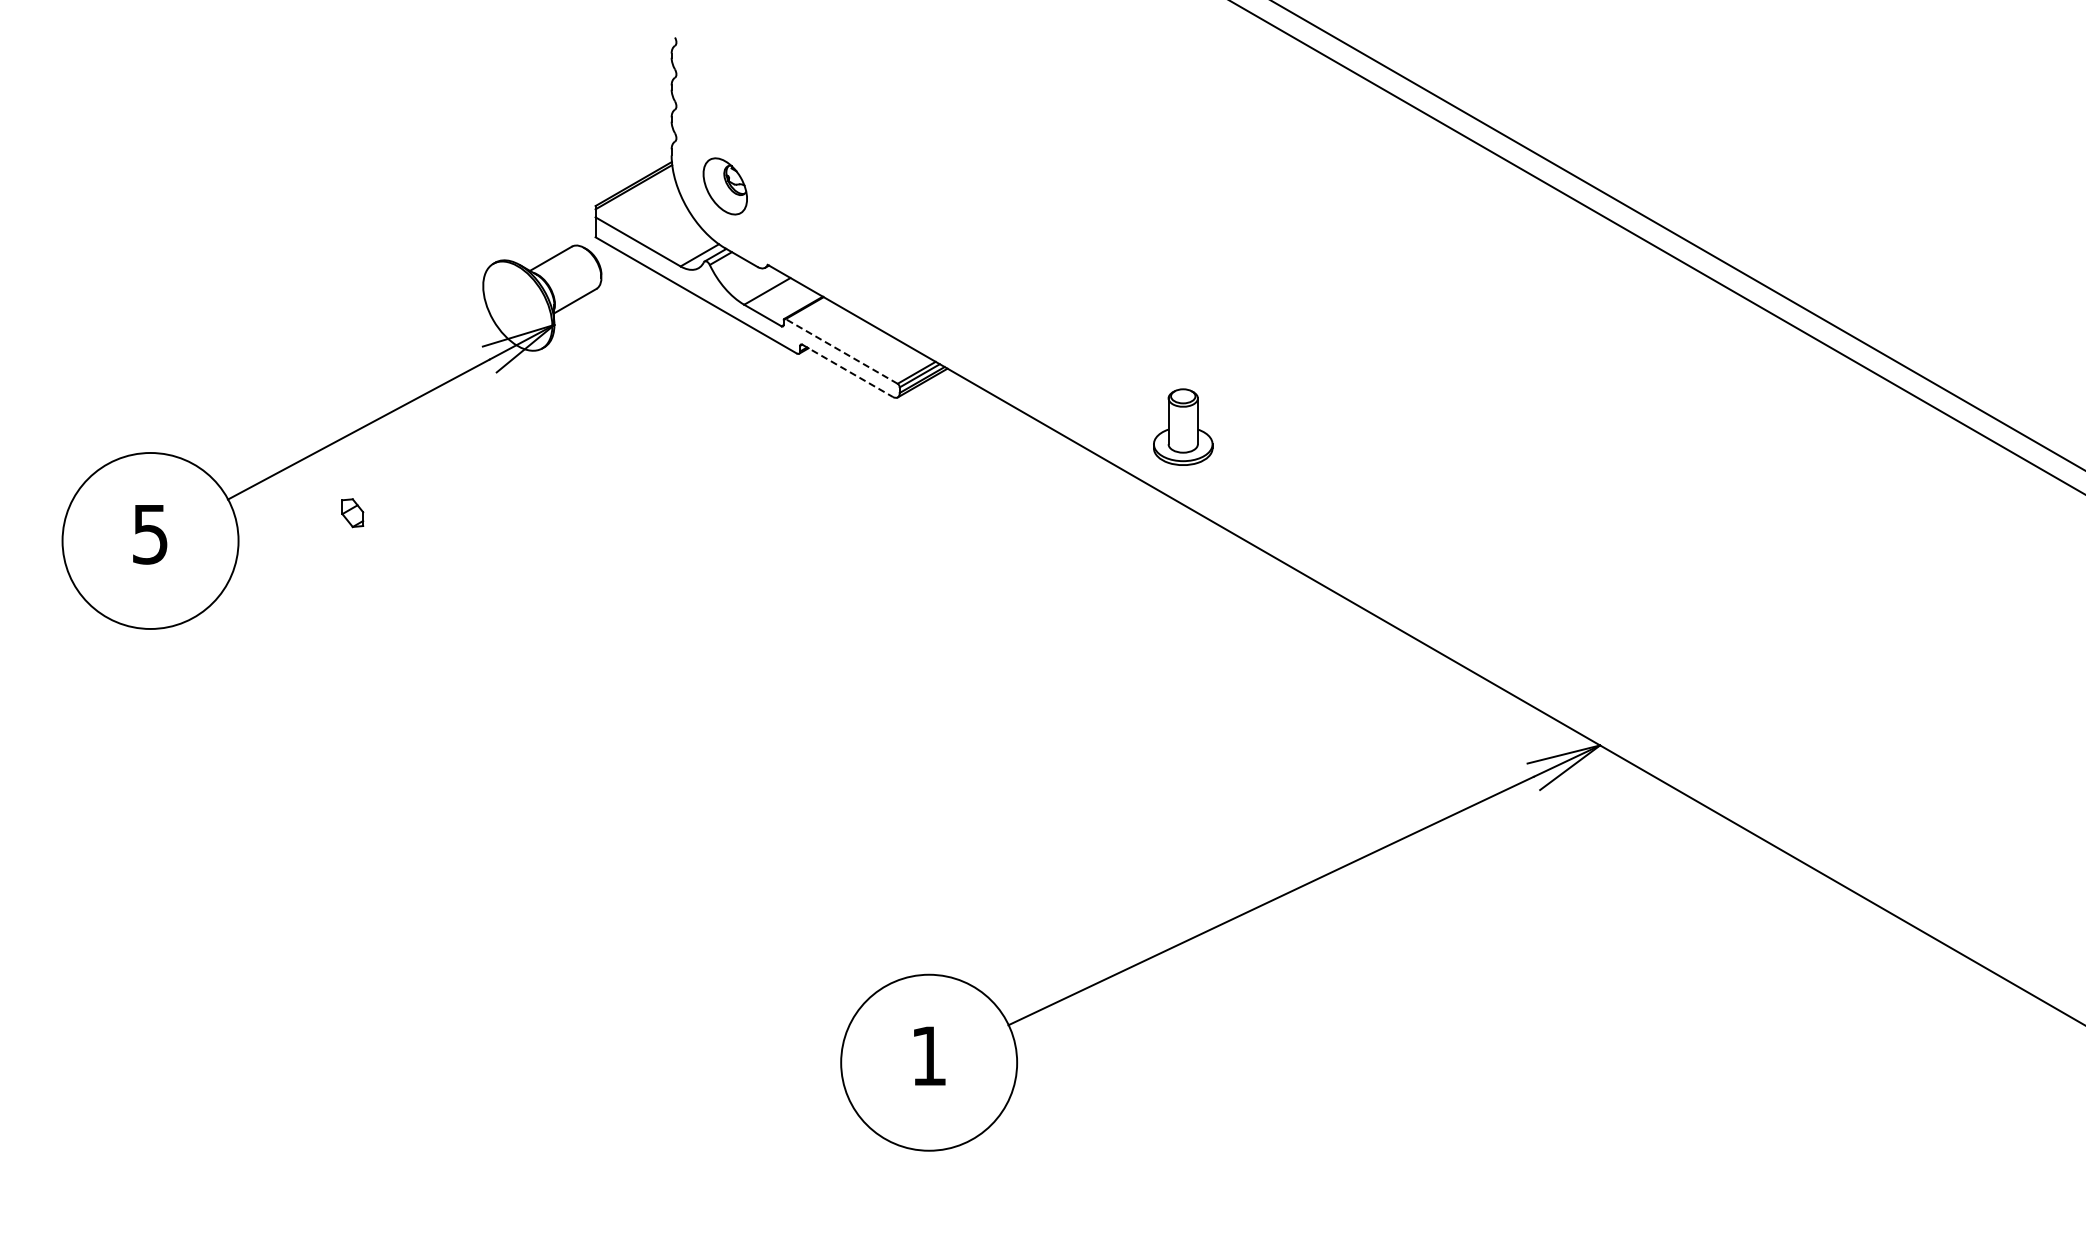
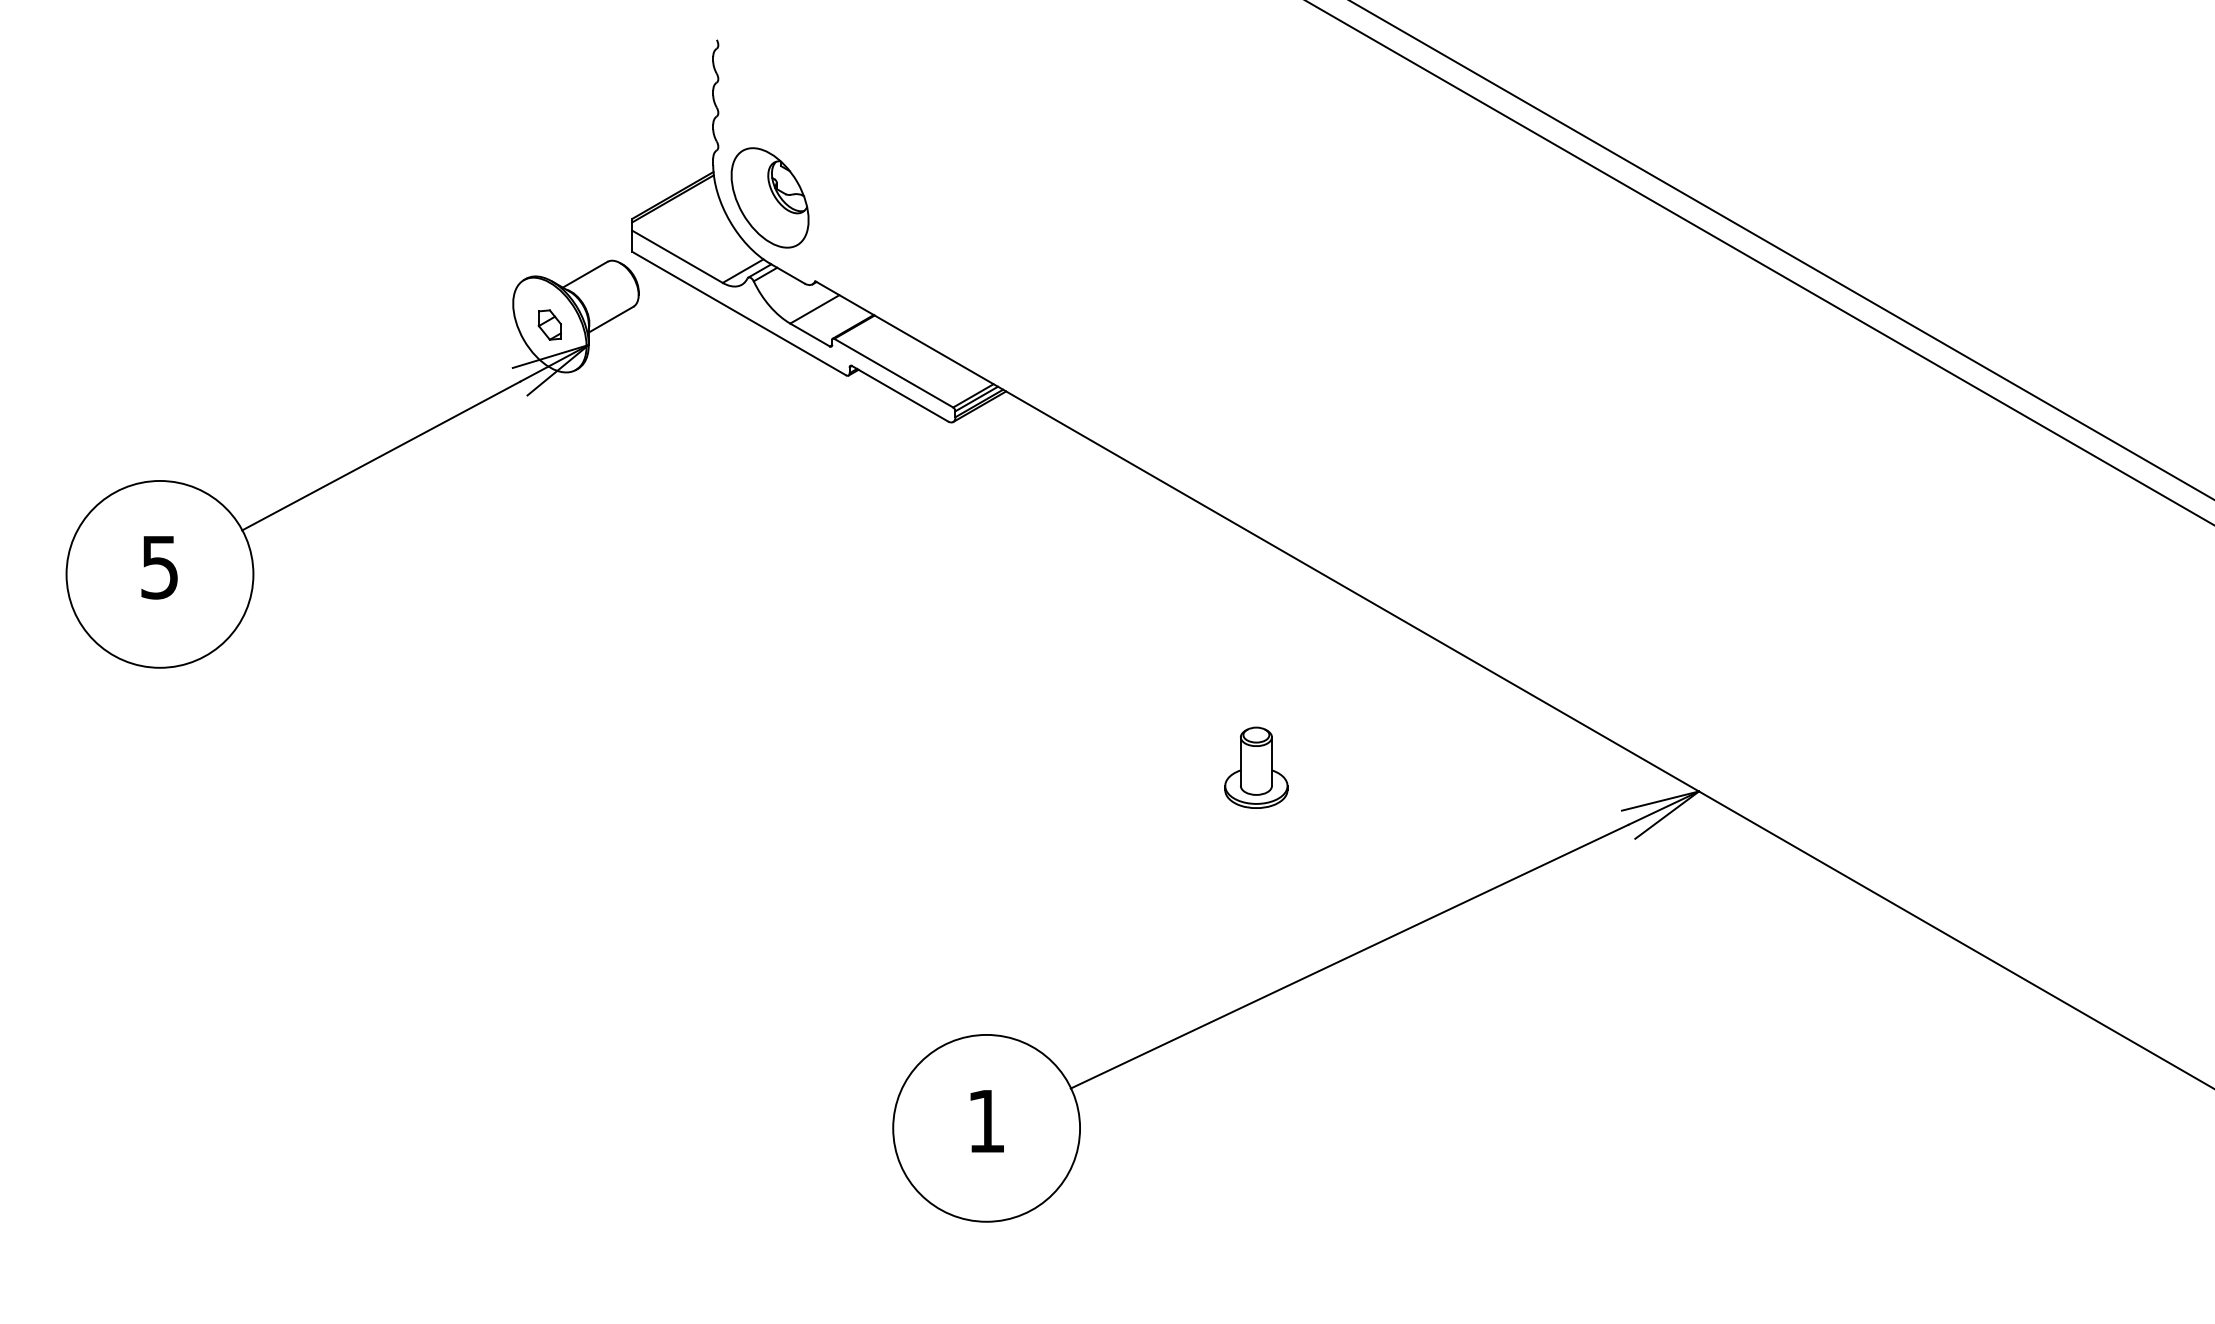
part: (725, 186) -> (770, 198), size x1.67
line: (841, 351) -> (893, 373), dashed -> solid
line: (848, 371) -> (900, 394), dashed -> solid
part: (1183, 426) -> (1256, 767), moved
part: (352, 513) -> (549, 325), moved

